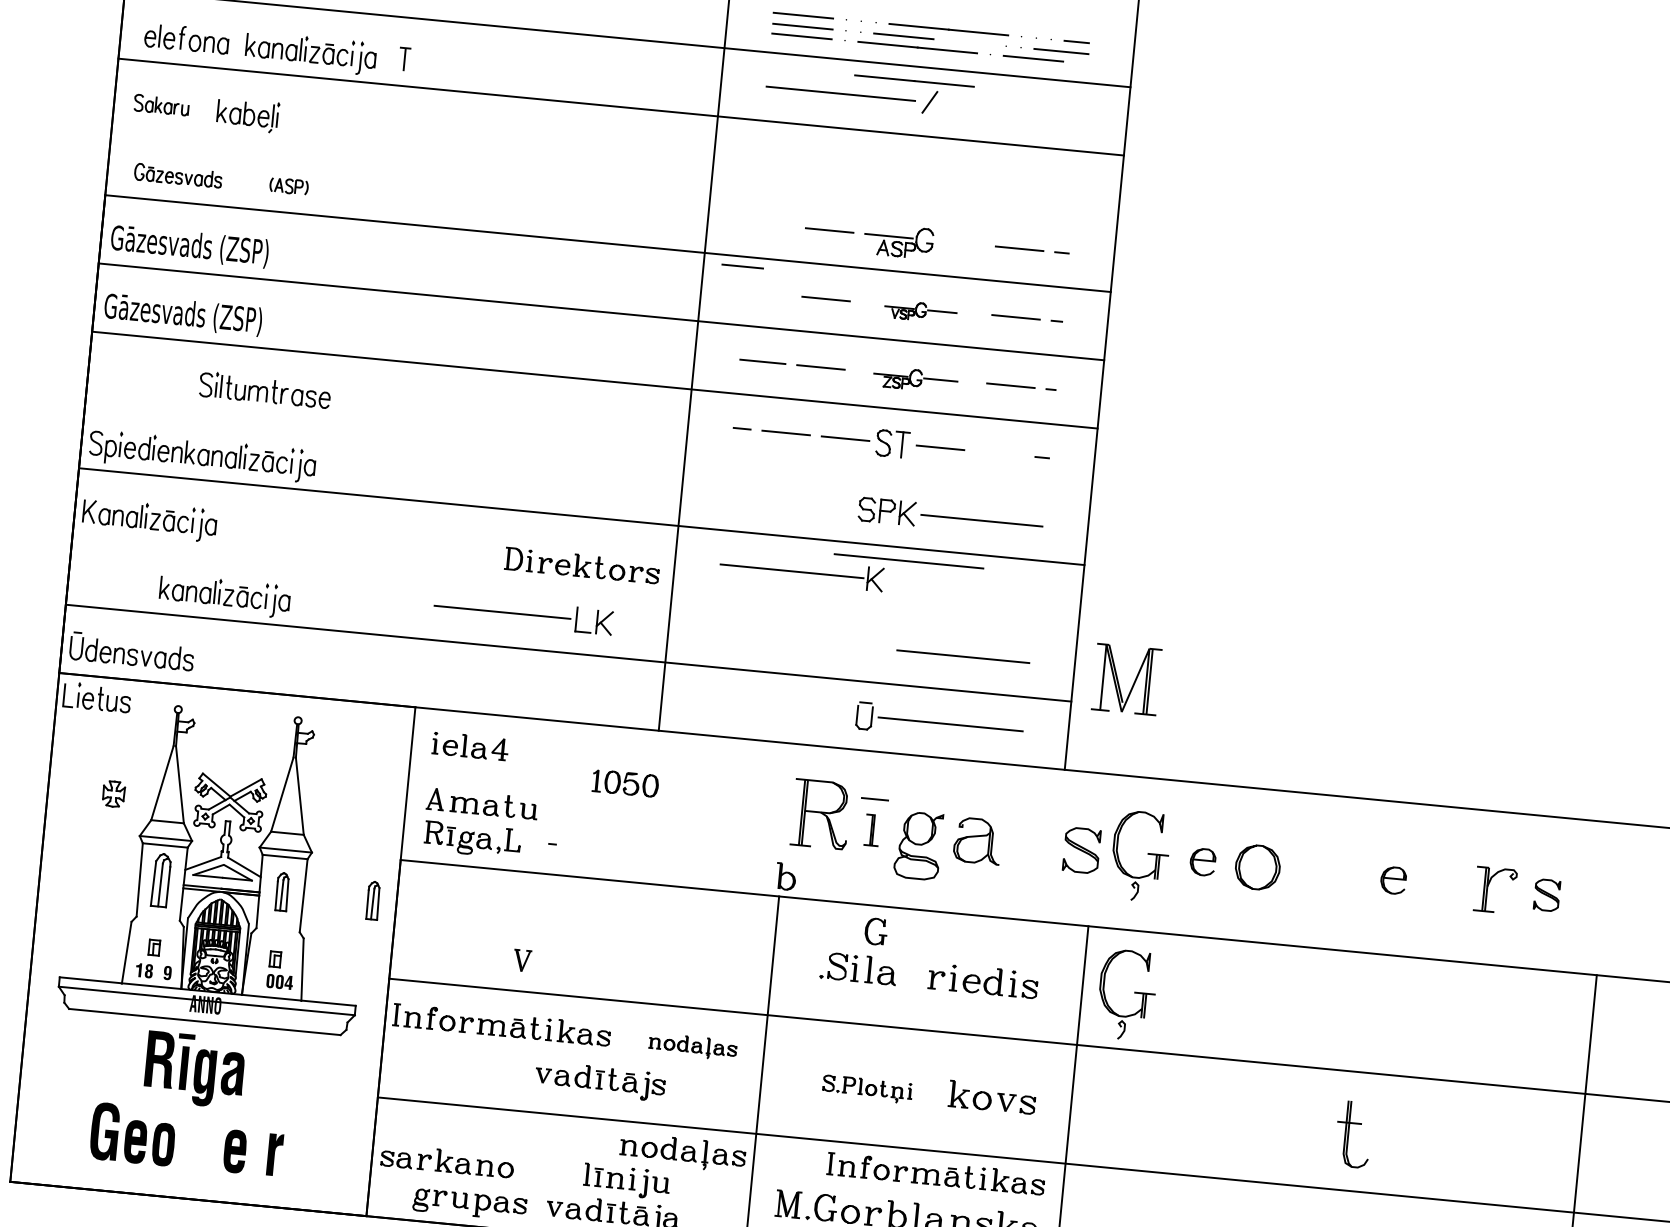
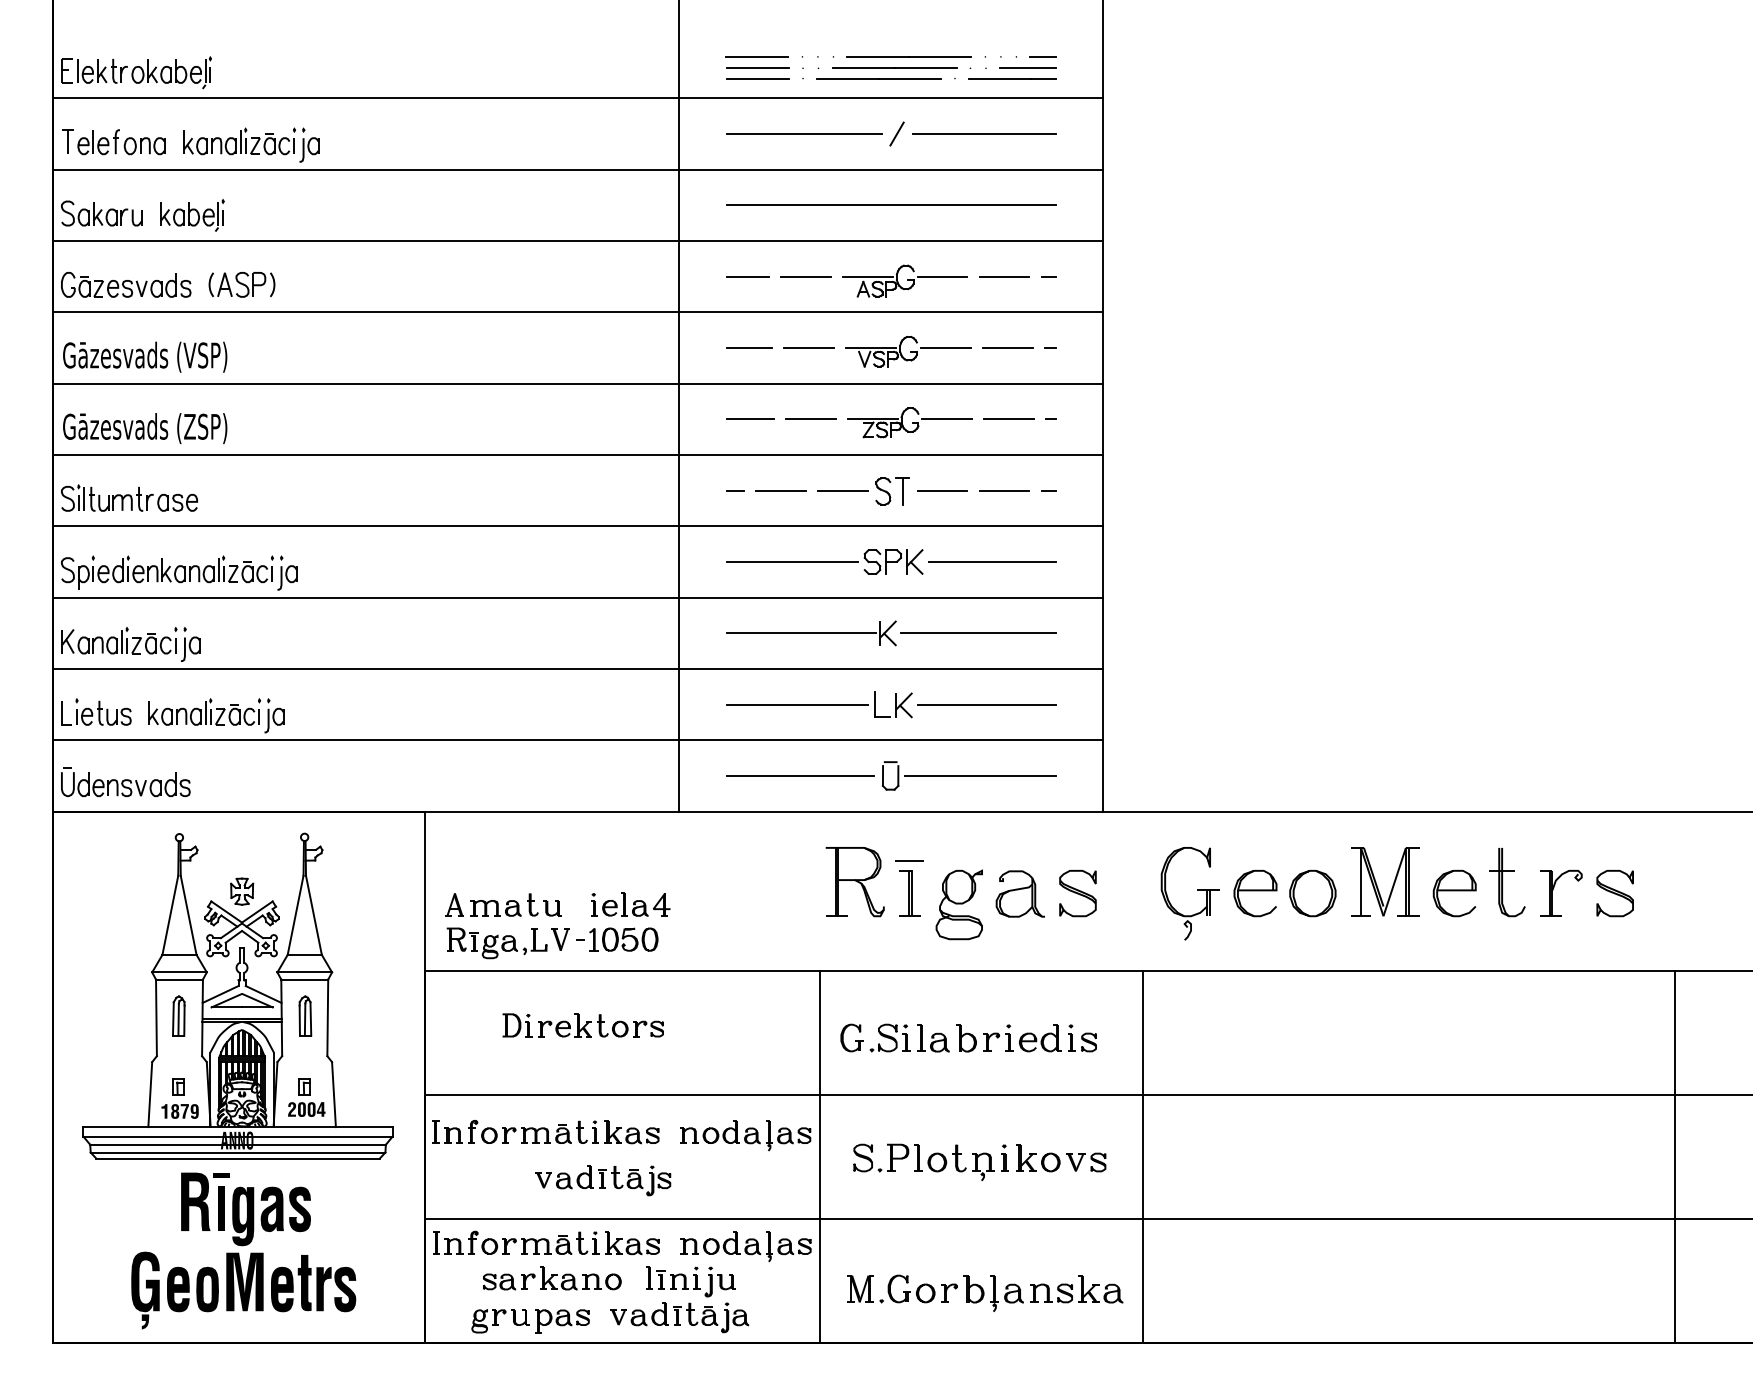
line: (963, 42) -> (925, 68), added
part: (404, 58) -> (67, 141), moved
line: (1075, 62) -> (1043, 78), added
line: (914, 80) -> (878, 113), removed
part: (161, 105) -> (101, 213), size x1.43
line: (1012, 110) -> (983, 134), added
line: (917, 170) -> (890, 205), added
part: (178, 175) -> (126, 284), size x1.43
line: (614, 175) -> (577, 241), added
part: (288, 185) -> (241, 284), size x1.67
line: (960, 242) -> (942, 276), added
text: (232, 249) -> (189, 355), Gāzesvads (ZSP) -> Gāzesvads (VSP)
line: (742, 266) -> (747, 276), moved
line: (769, 293) -> (749, 347), added
part: (920, 311) -> (908, 351), size x1.67
part: (915, 379) -> (909, 422), size x1.43
part: (265, 389) -> (129, 497), moved
line: (587, 448) -> (577, 526), added
line: (999, 453) -> (1004, 490), added
line: (790, 502) -> (792, 562), added
line: (909, 560) -> (978, 632), moved
part: (581, 565) -> (582, 1025), moved
line: (574, 585) -> (577, 669), added
part: (523, 614) -> (819, 704), moved
part: (1134, 680) -> (1393, 882), moved
part: (97, 696) -> (96, 711), moved
line: (778, 708) -> (800, 776), added
part: (470, 746) -> (630, 904), moved
part: (625, 783) -> (623, 939), moved
part: (114, 794) -> (242, 891), moved
part: (871, 830) -> (909, 893), size x1.43
part: (1081, 850) -> (1077, 893), moved
part: (1202, 862) -> (1255, 893), size x1.67
part: (786, 877) -> (966, 1038), moved
part: (161, 879) -> (178, 1015), size x0.71
part: (1393, 880) -> (1454, 893), size x1.67
part: (1546, 895) -> (1614, 893), size x1.43
part: (373, 900) -> (400, 1015), removed
part: (875, 931) -> (851, 1037), moved
part: (522, 960) -> (560, 939), moved
fill: (157, 972) -> (184, 1111), added
fill: (260, 980) -> (291, 1109), added
part: (1134, 992) -> (1197, 1035), removed
line: (205, 1008) -> (237, 1144), added
line: (204, 1016) -> (237, 1152), added
part: (692, 1046) -> (745, 1135), size x1.43
fill: (259, 1076) -> (300, 1209), added
part: (600, 1081) -> (603, 1180), moved
part: (867, 1089) -> (930, 1162), size x1.67
part: (1353, 1134) -> (1507, 882), moved
fill: (199, 1140) -> (244, 1281), added
fill: (256, 1146) -> (304, 1282), added
fill: (295, 1157) -> (345, 1289), added
part: (447, 1161) -> (552, 1278), moved
fill: (101, 1169) -> (145, 1321), added
part: (936, 1173) -> (546, 1242), moved

